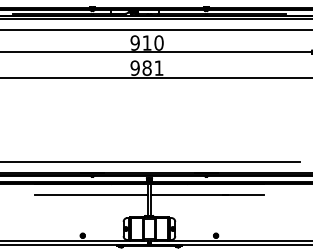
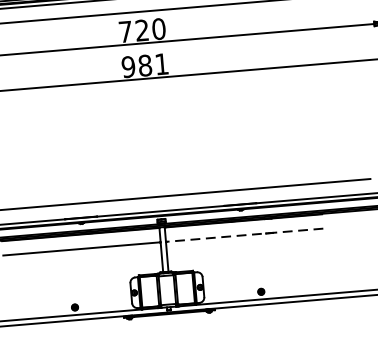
text: (140, 42) -> (132, 30), 910 -> 720
line: (207, 194) -> (244, 235), solid -> dashed

